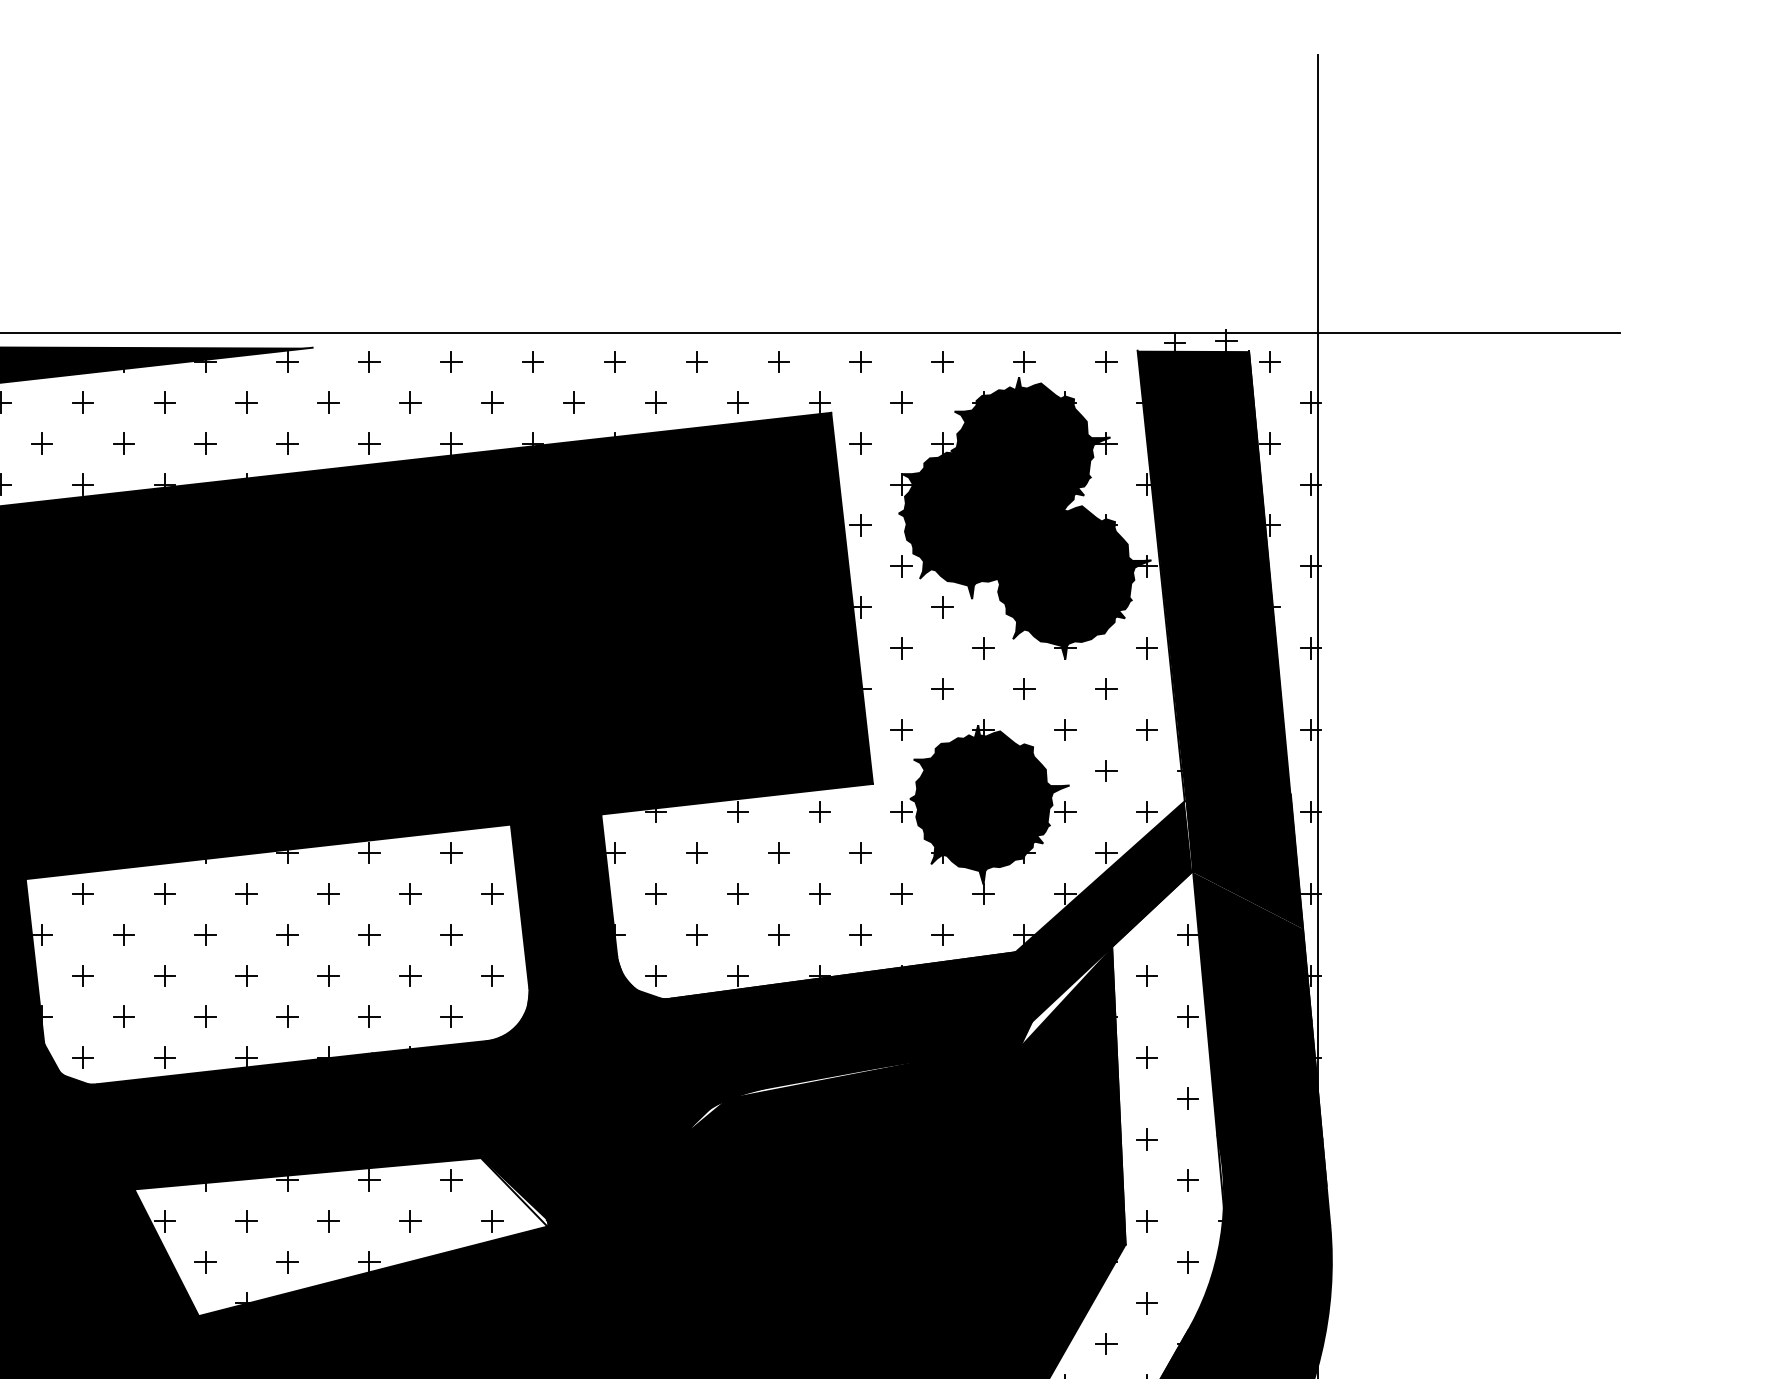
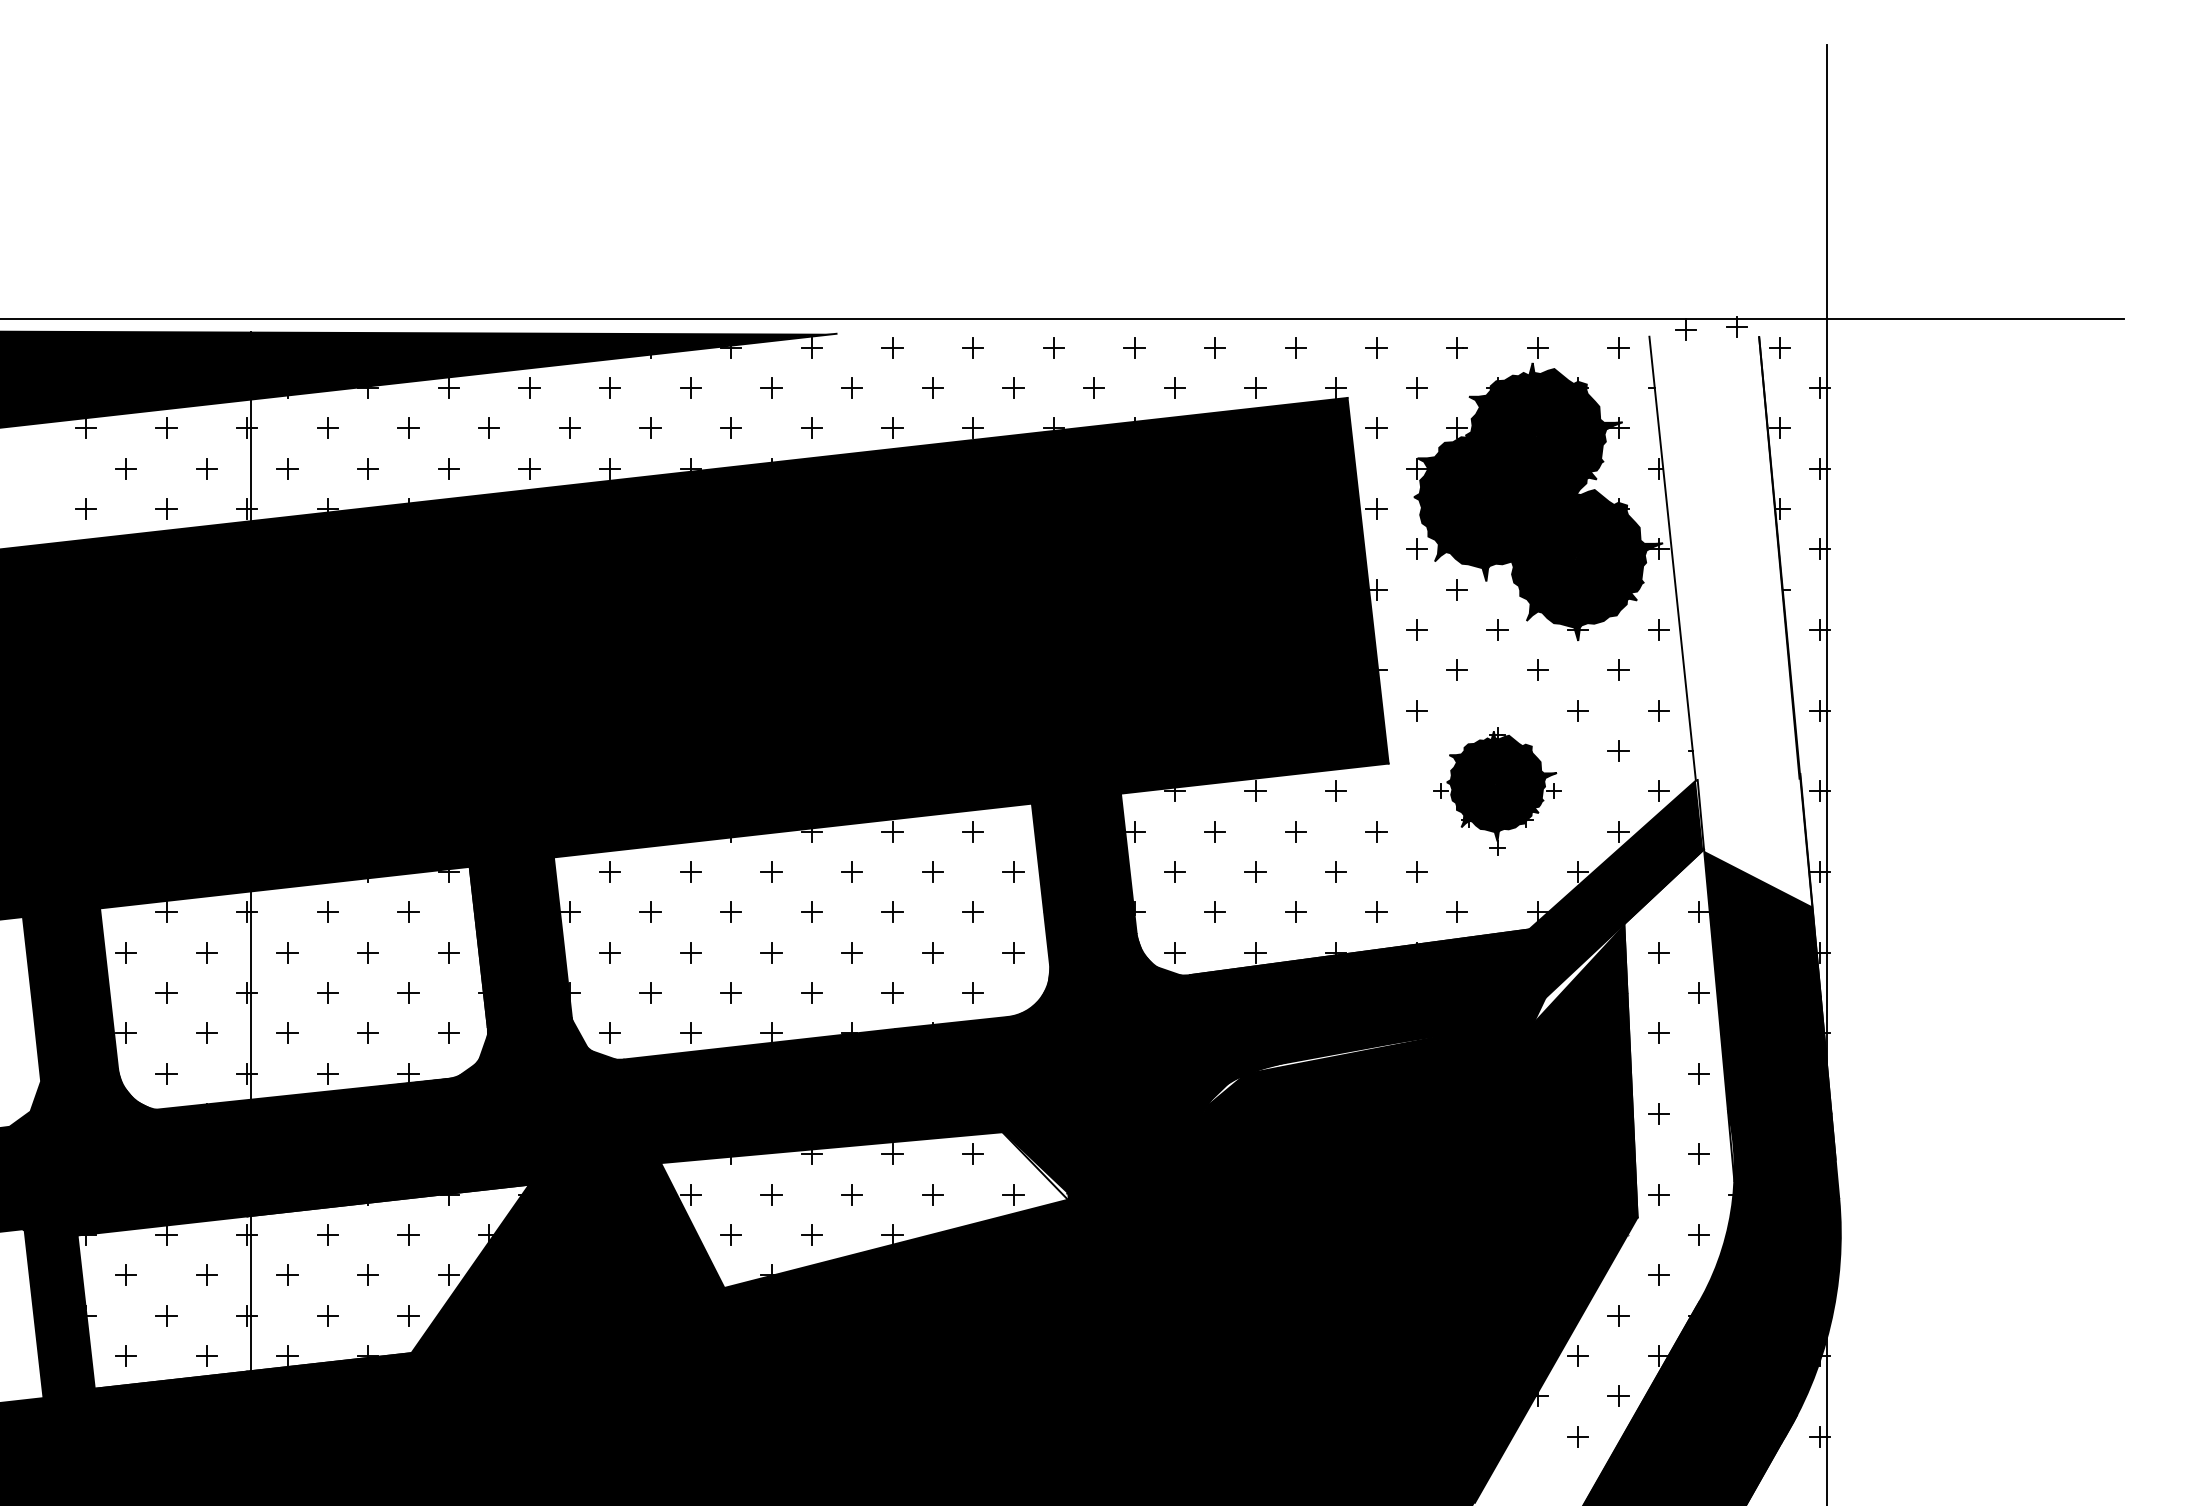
fill: (1219, 639) -> (1730, 621), removed
part: (983, 812) -> (1497, 791), size x0.7

